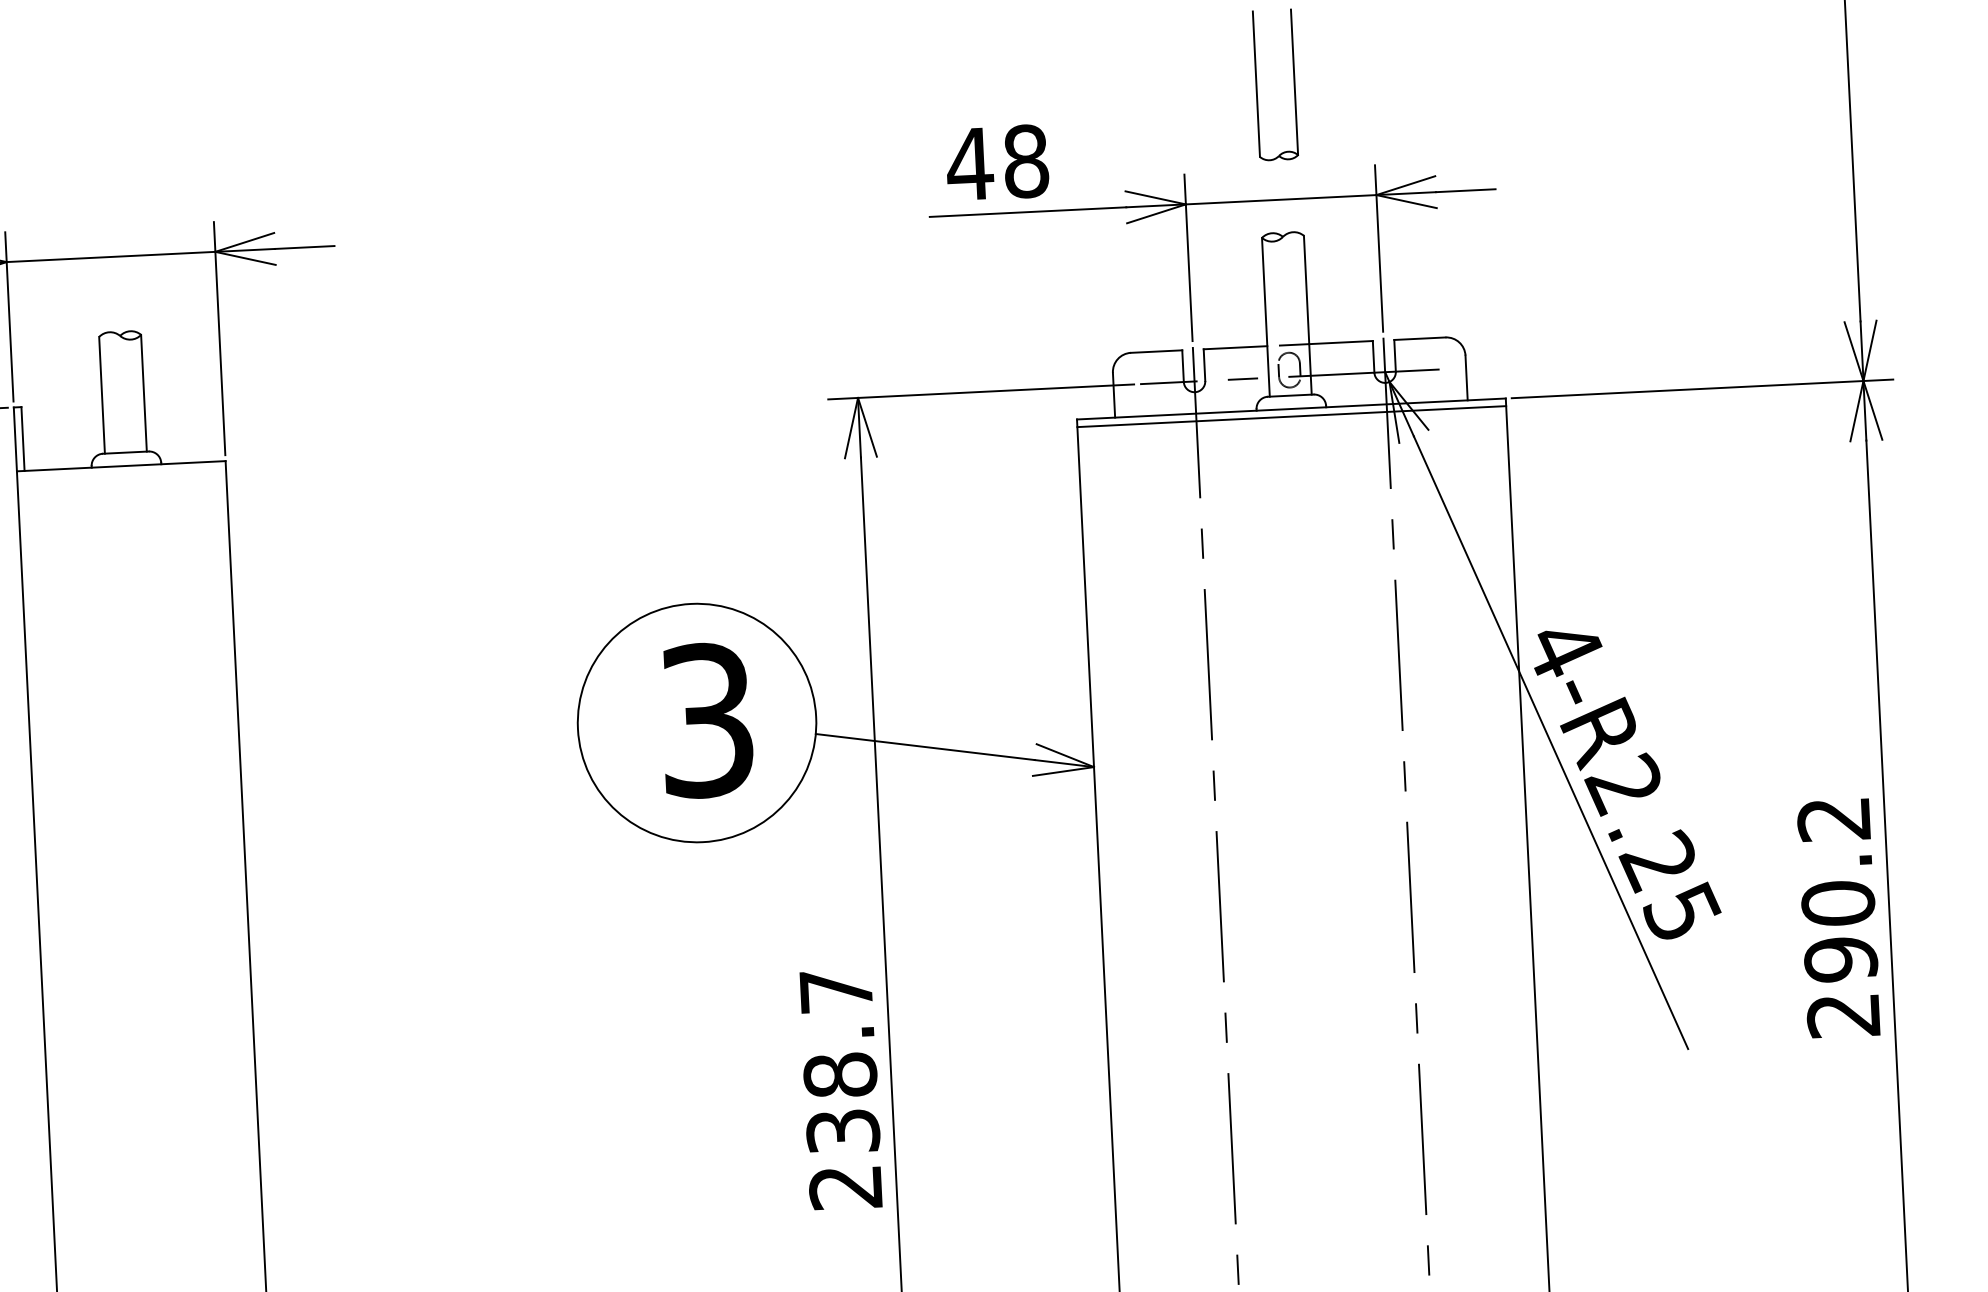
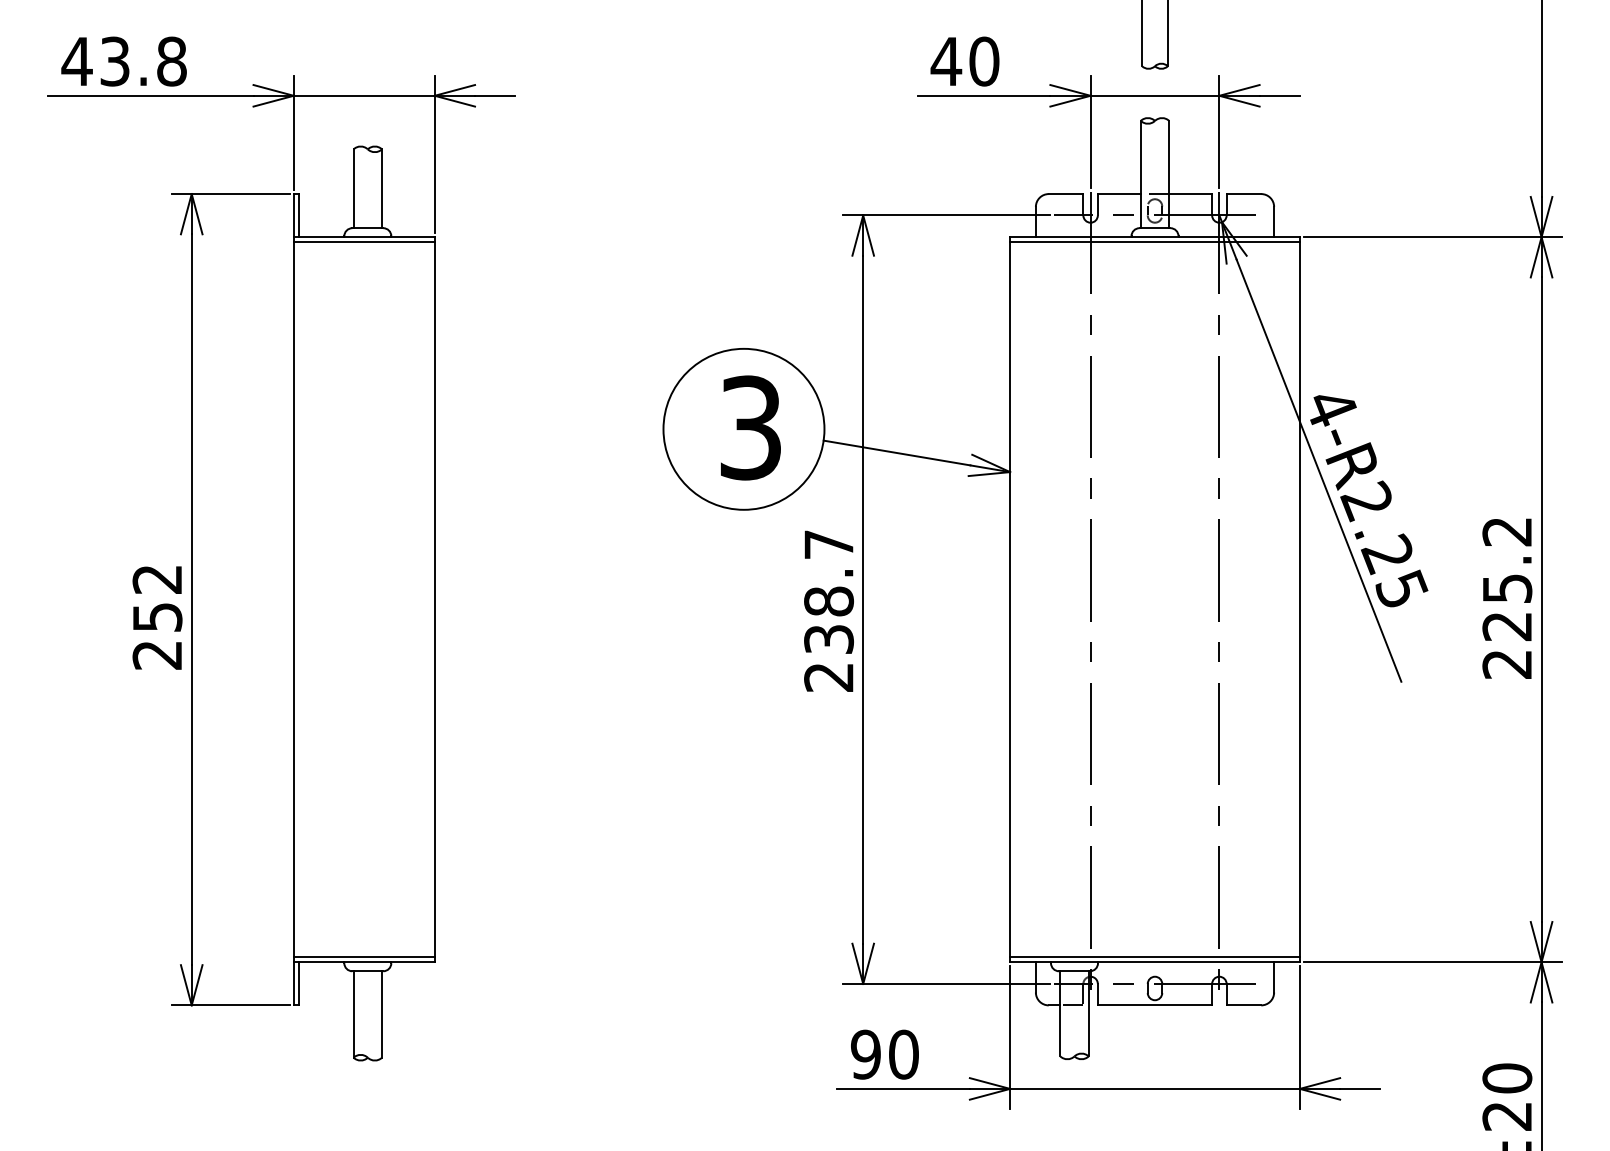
text: (1026, 161) -> (984, 61), 48 -> 40
line: (120, 474) -> (363, 242), added
text: (1839, 931) -> (1507, 607), 290.2 -> 225.2
text: (840, 1088) -> (828, 610), moved

